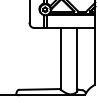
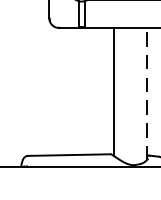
line: (76, 60) -> (146, 95), solid -> dashed

